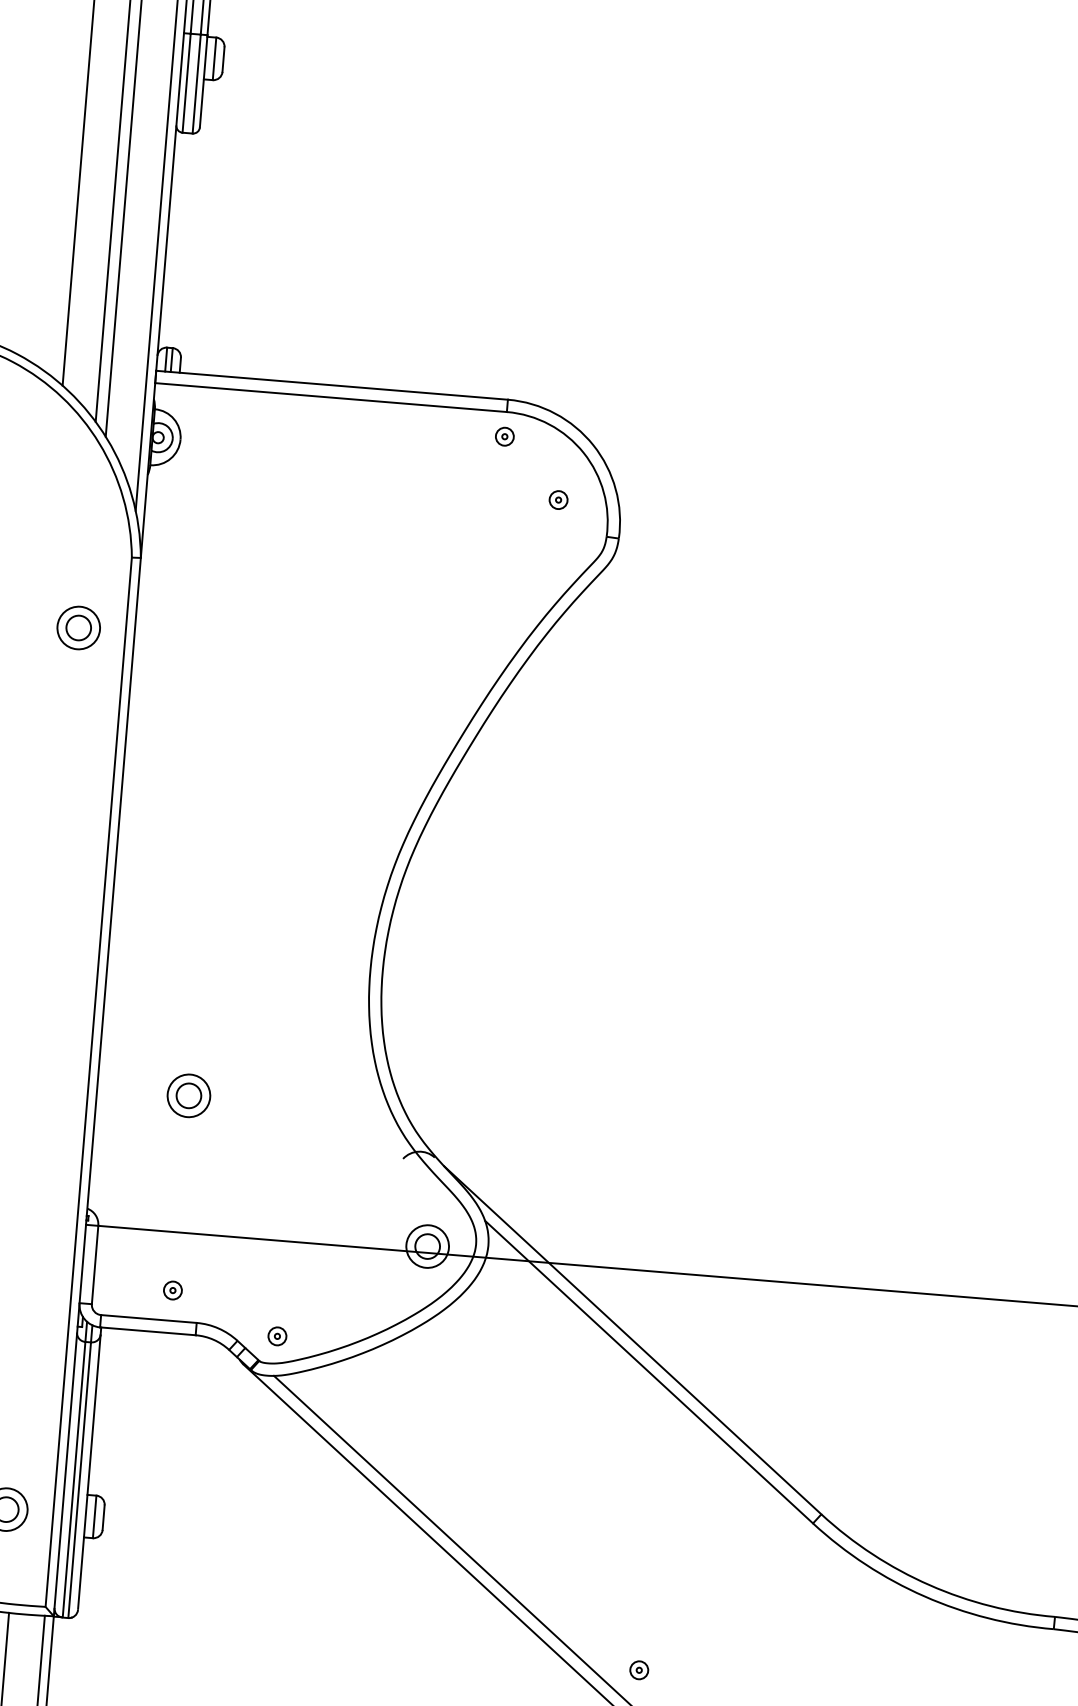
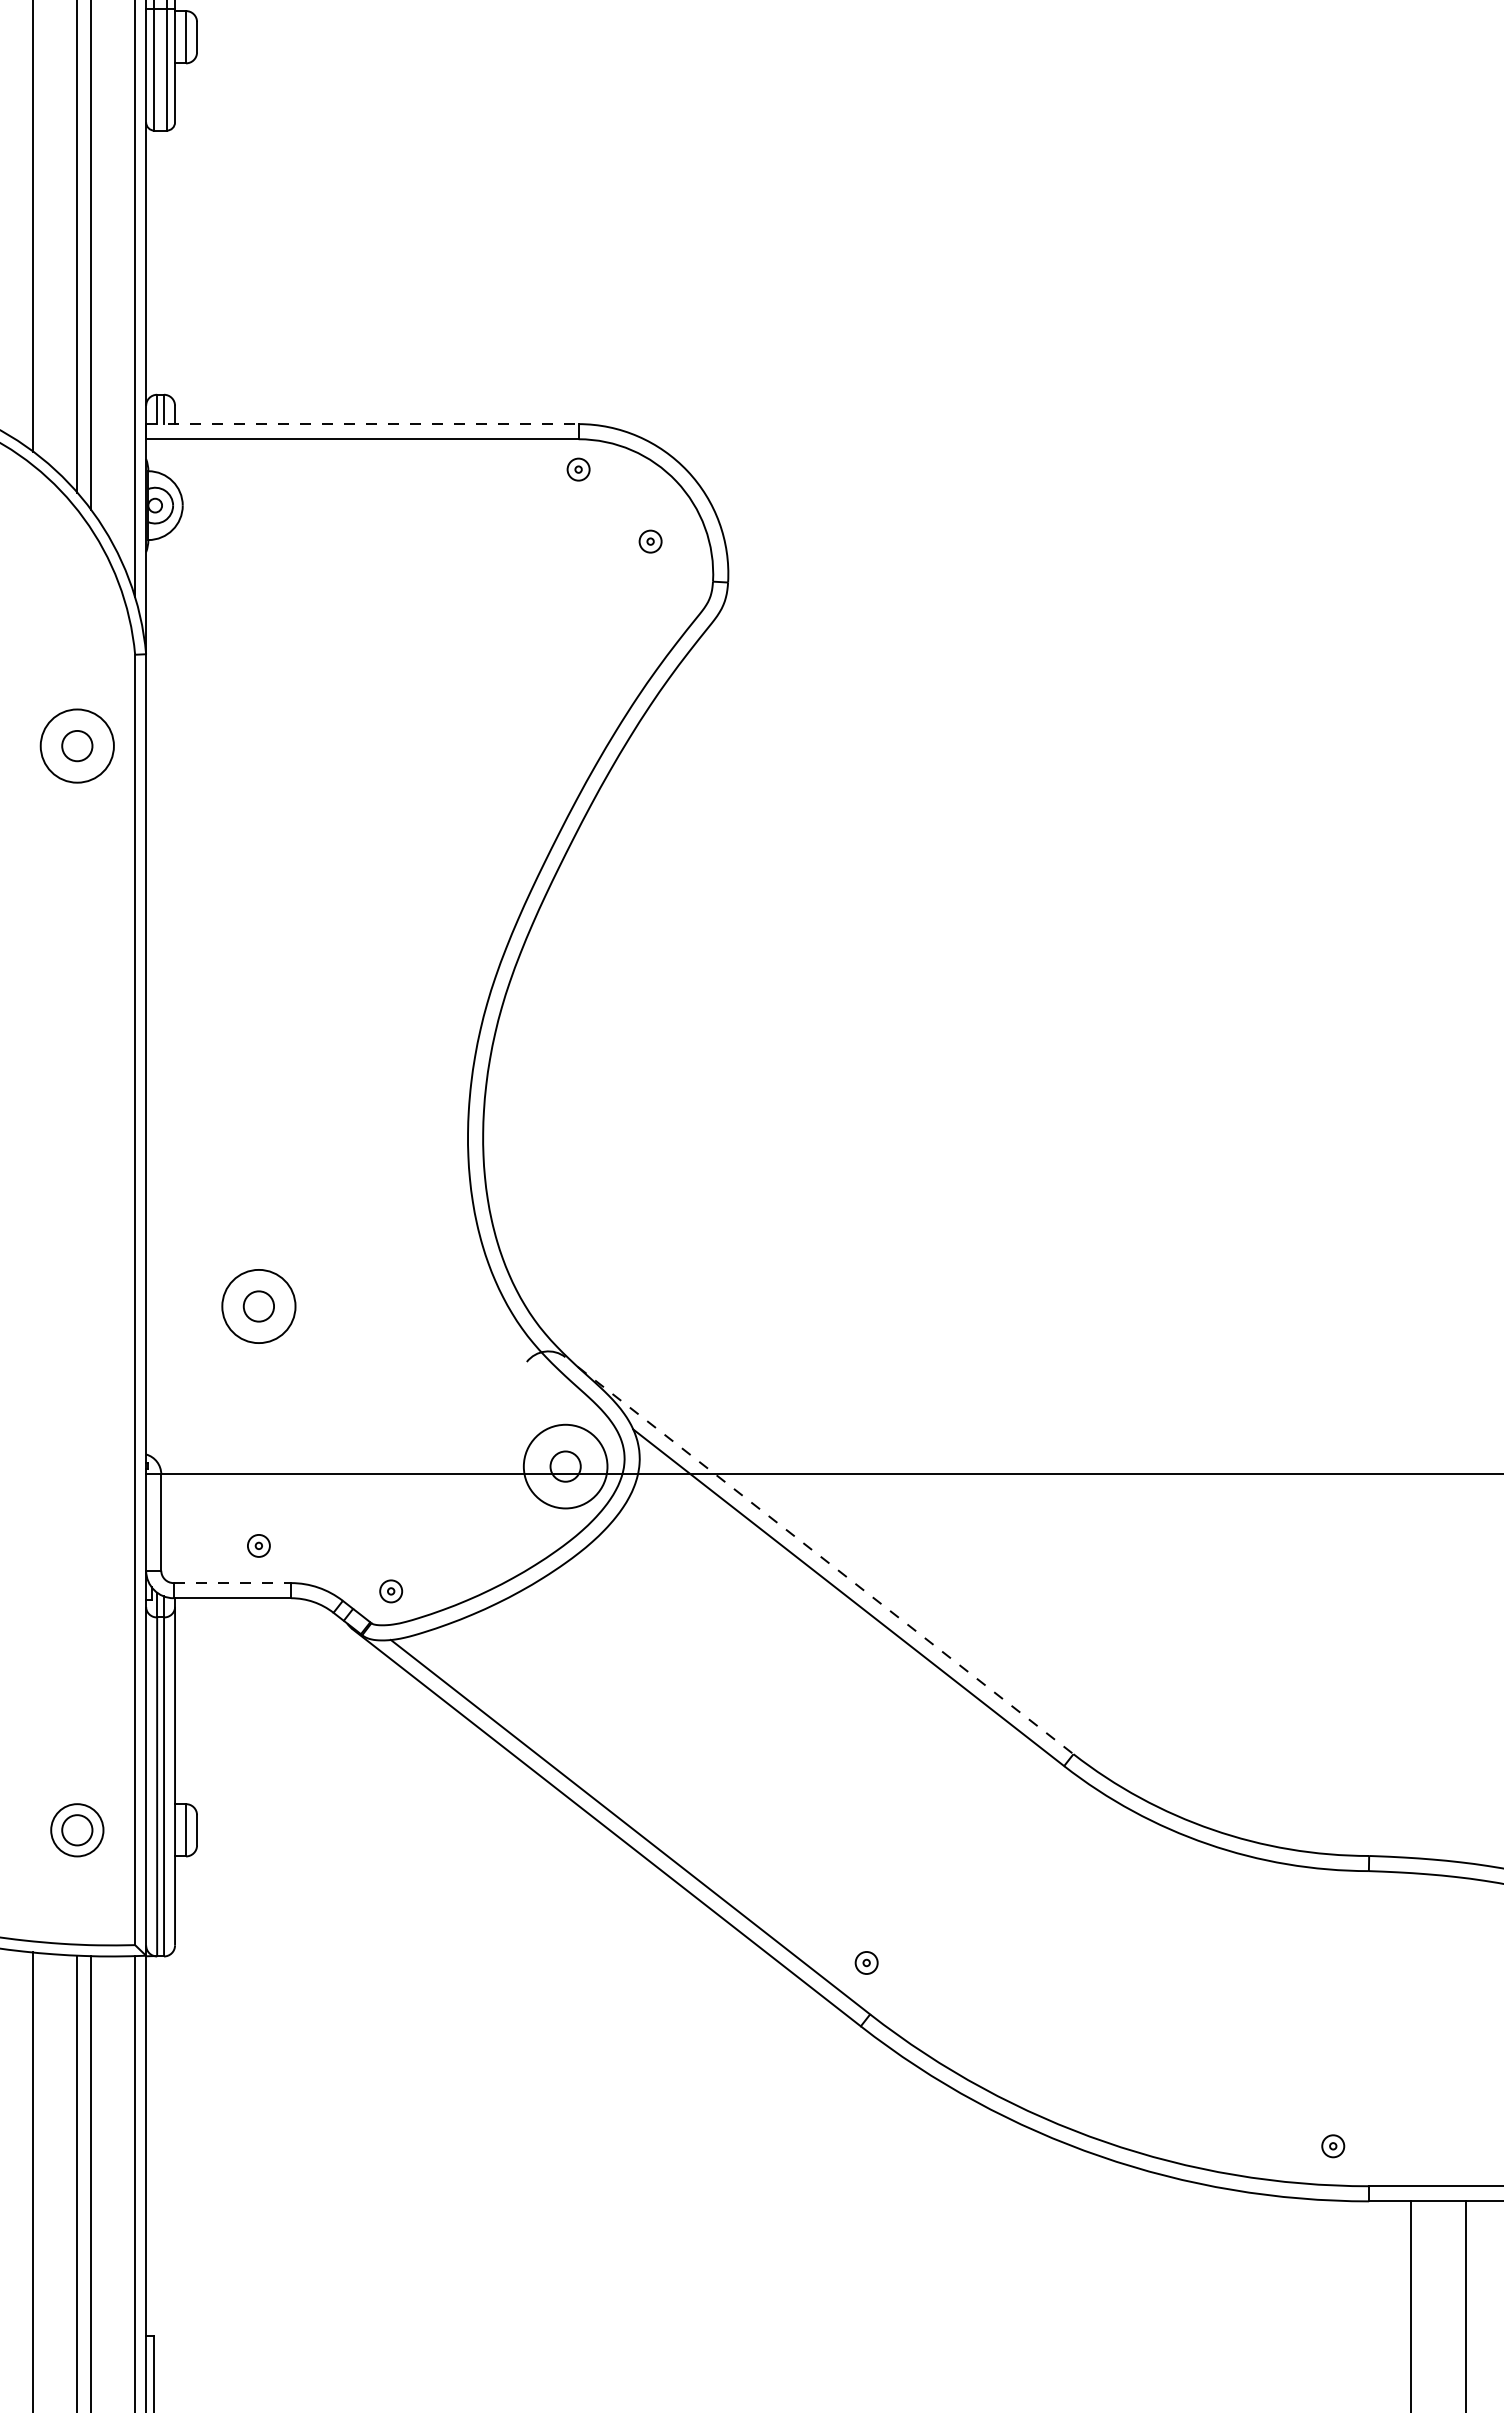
line: (332, 385) -> (362, 424), solid -> dashed
circle: (78, 627) -> (77, 745), size x1.4
circle: (188, 1095) -> (258, 1306), size x1.4
circle: (427, 1246) -> (565, 1466), size x1.6
line: (148, 1319) -> (232, 1583), solid -> dashed
line: (633, 1340) -> (826, 1560), solid -> dashed

